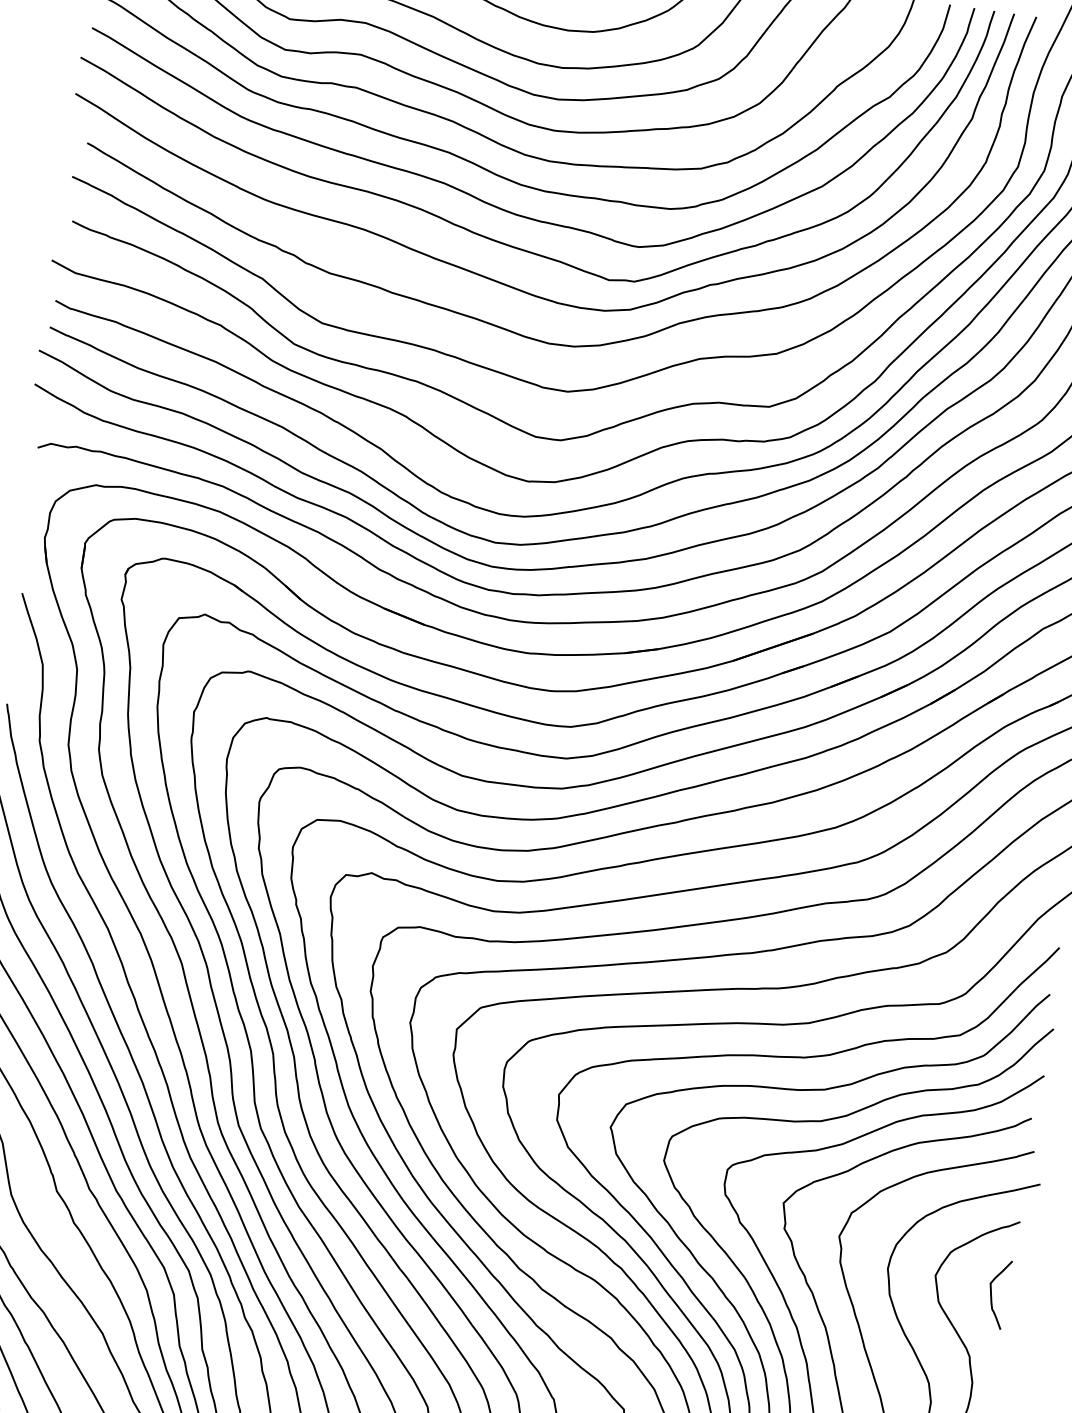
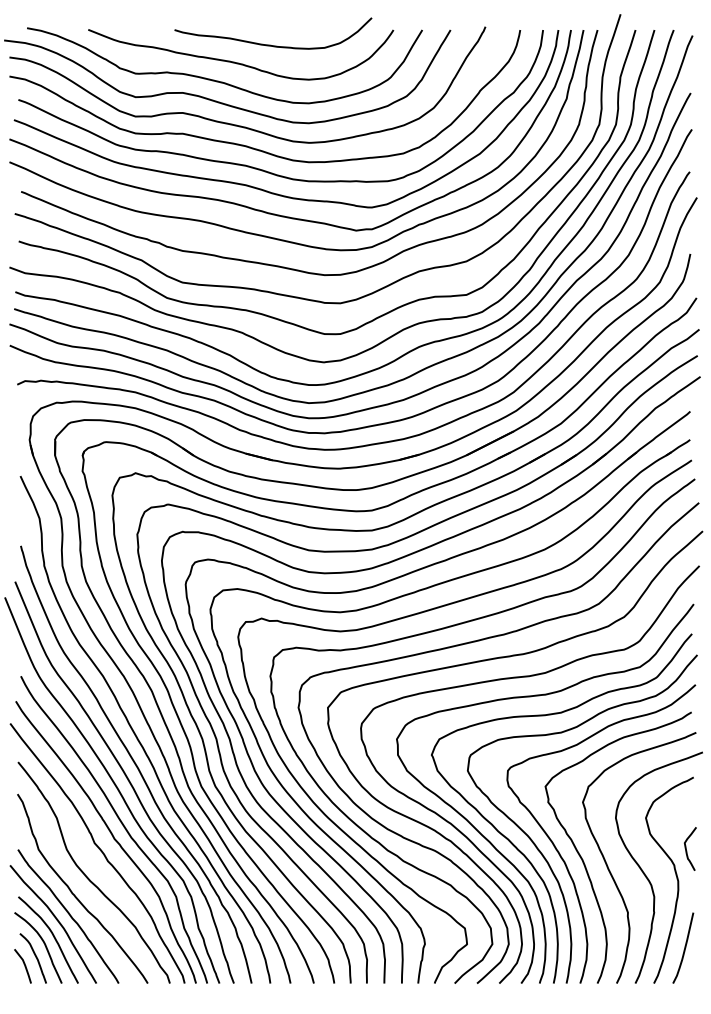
curve: (993, 1295) -> (687, 850), moved

